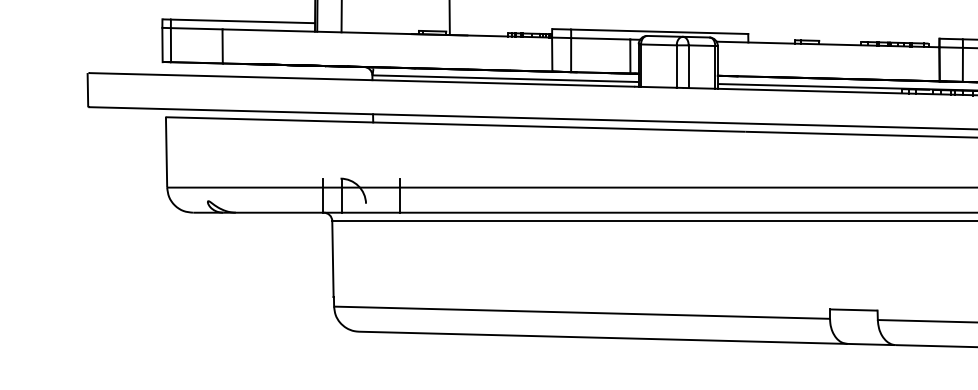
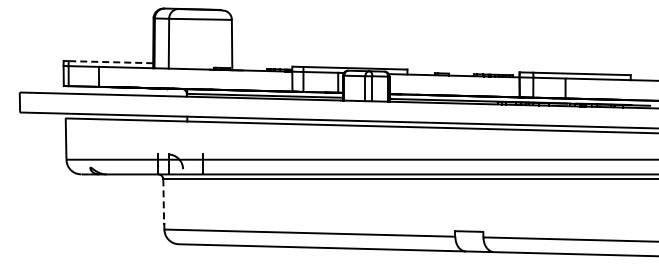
line: (242, 21) -> (110, 62), solid -> dashed
line: (332, 260) -> (163, 202), solid -> dashed

